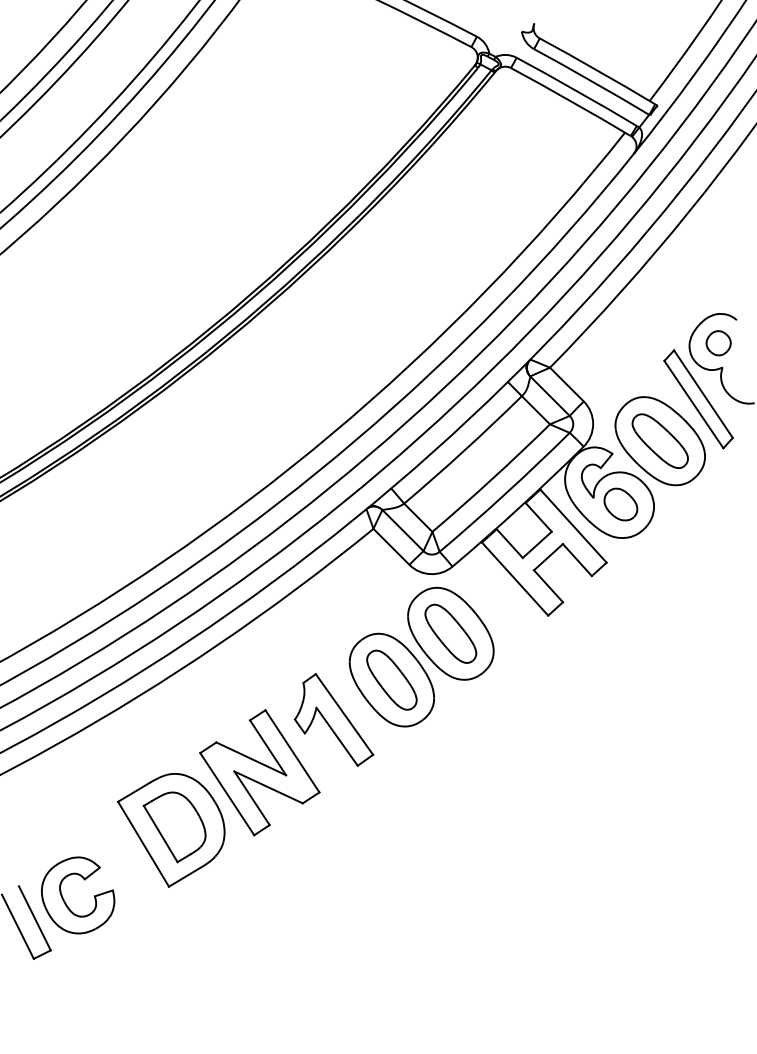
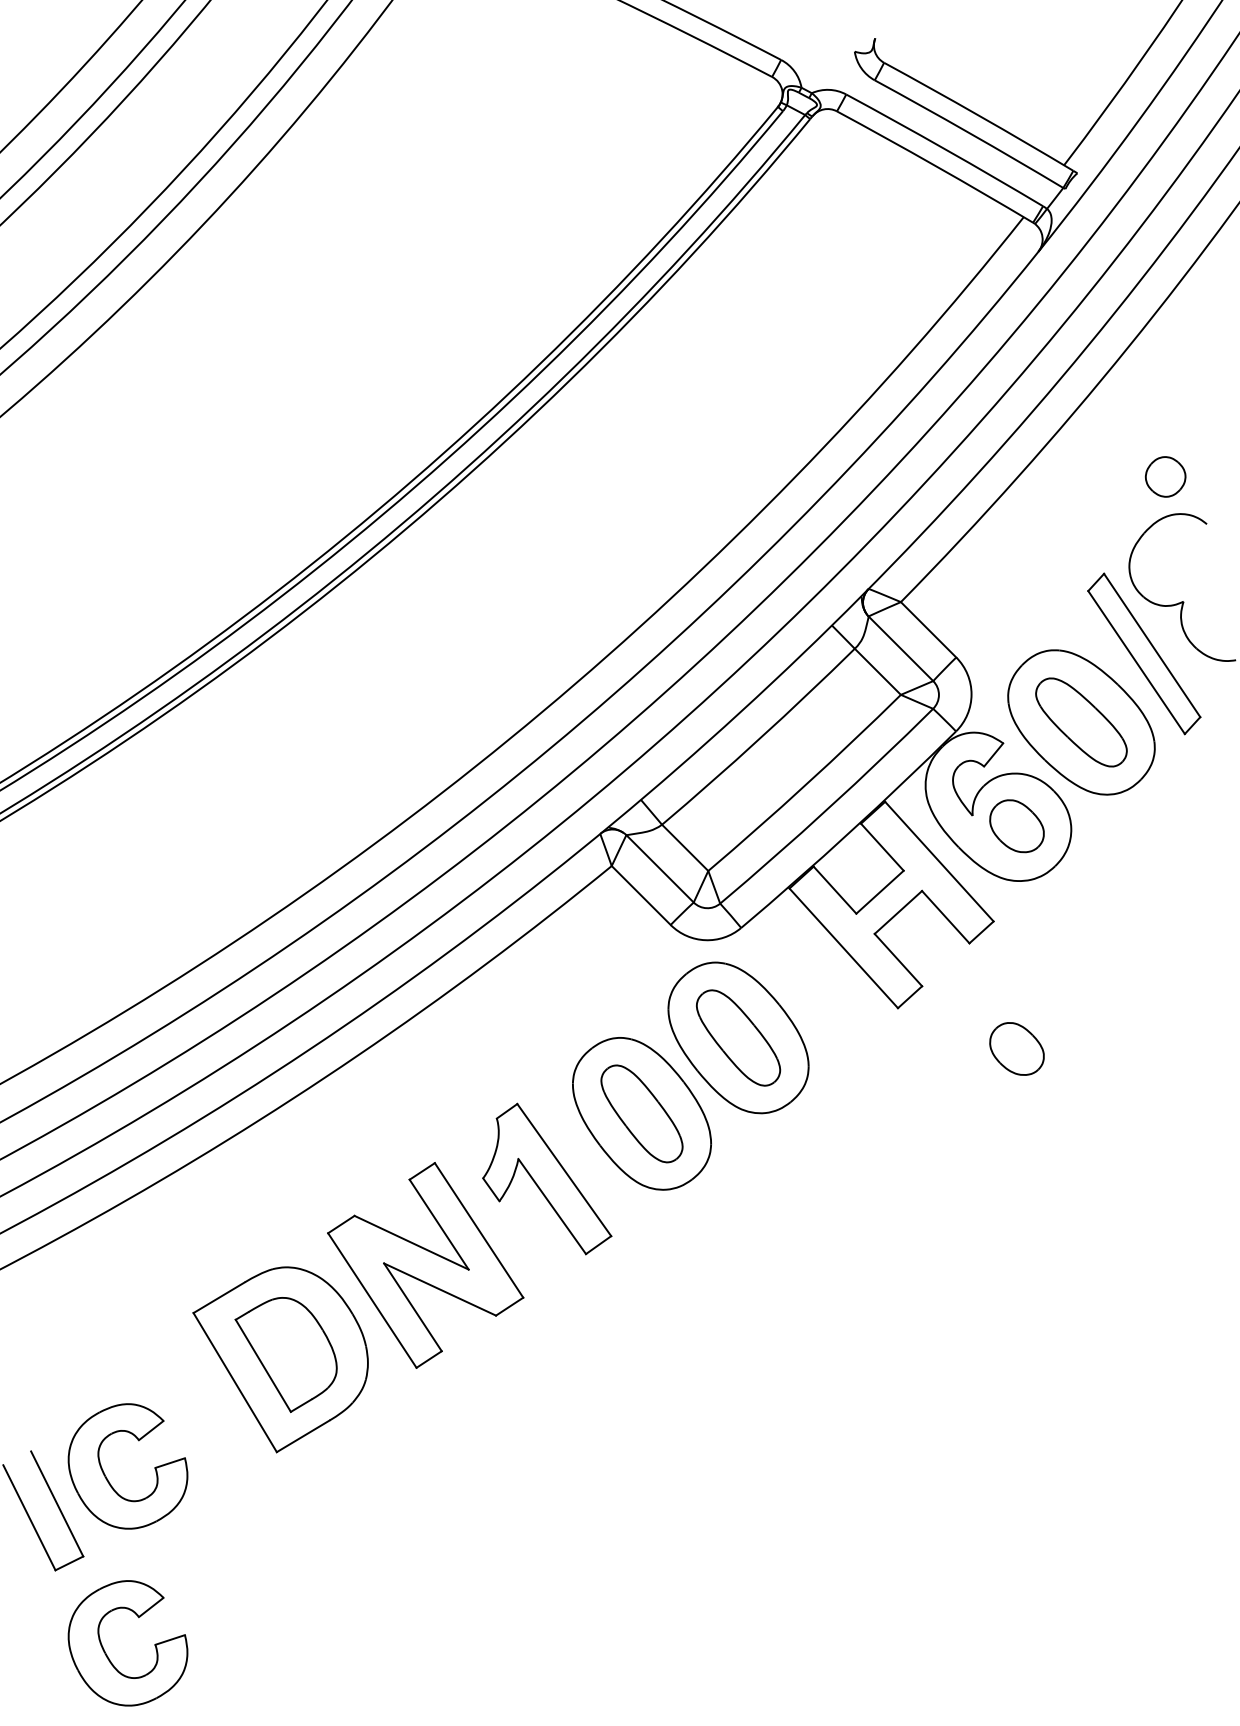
part: (718, 343) -> (1165, 477), moved
part: (620, 640) -> (1016, 1048), added
part: (65, 1009) -> (107, 1653), added

